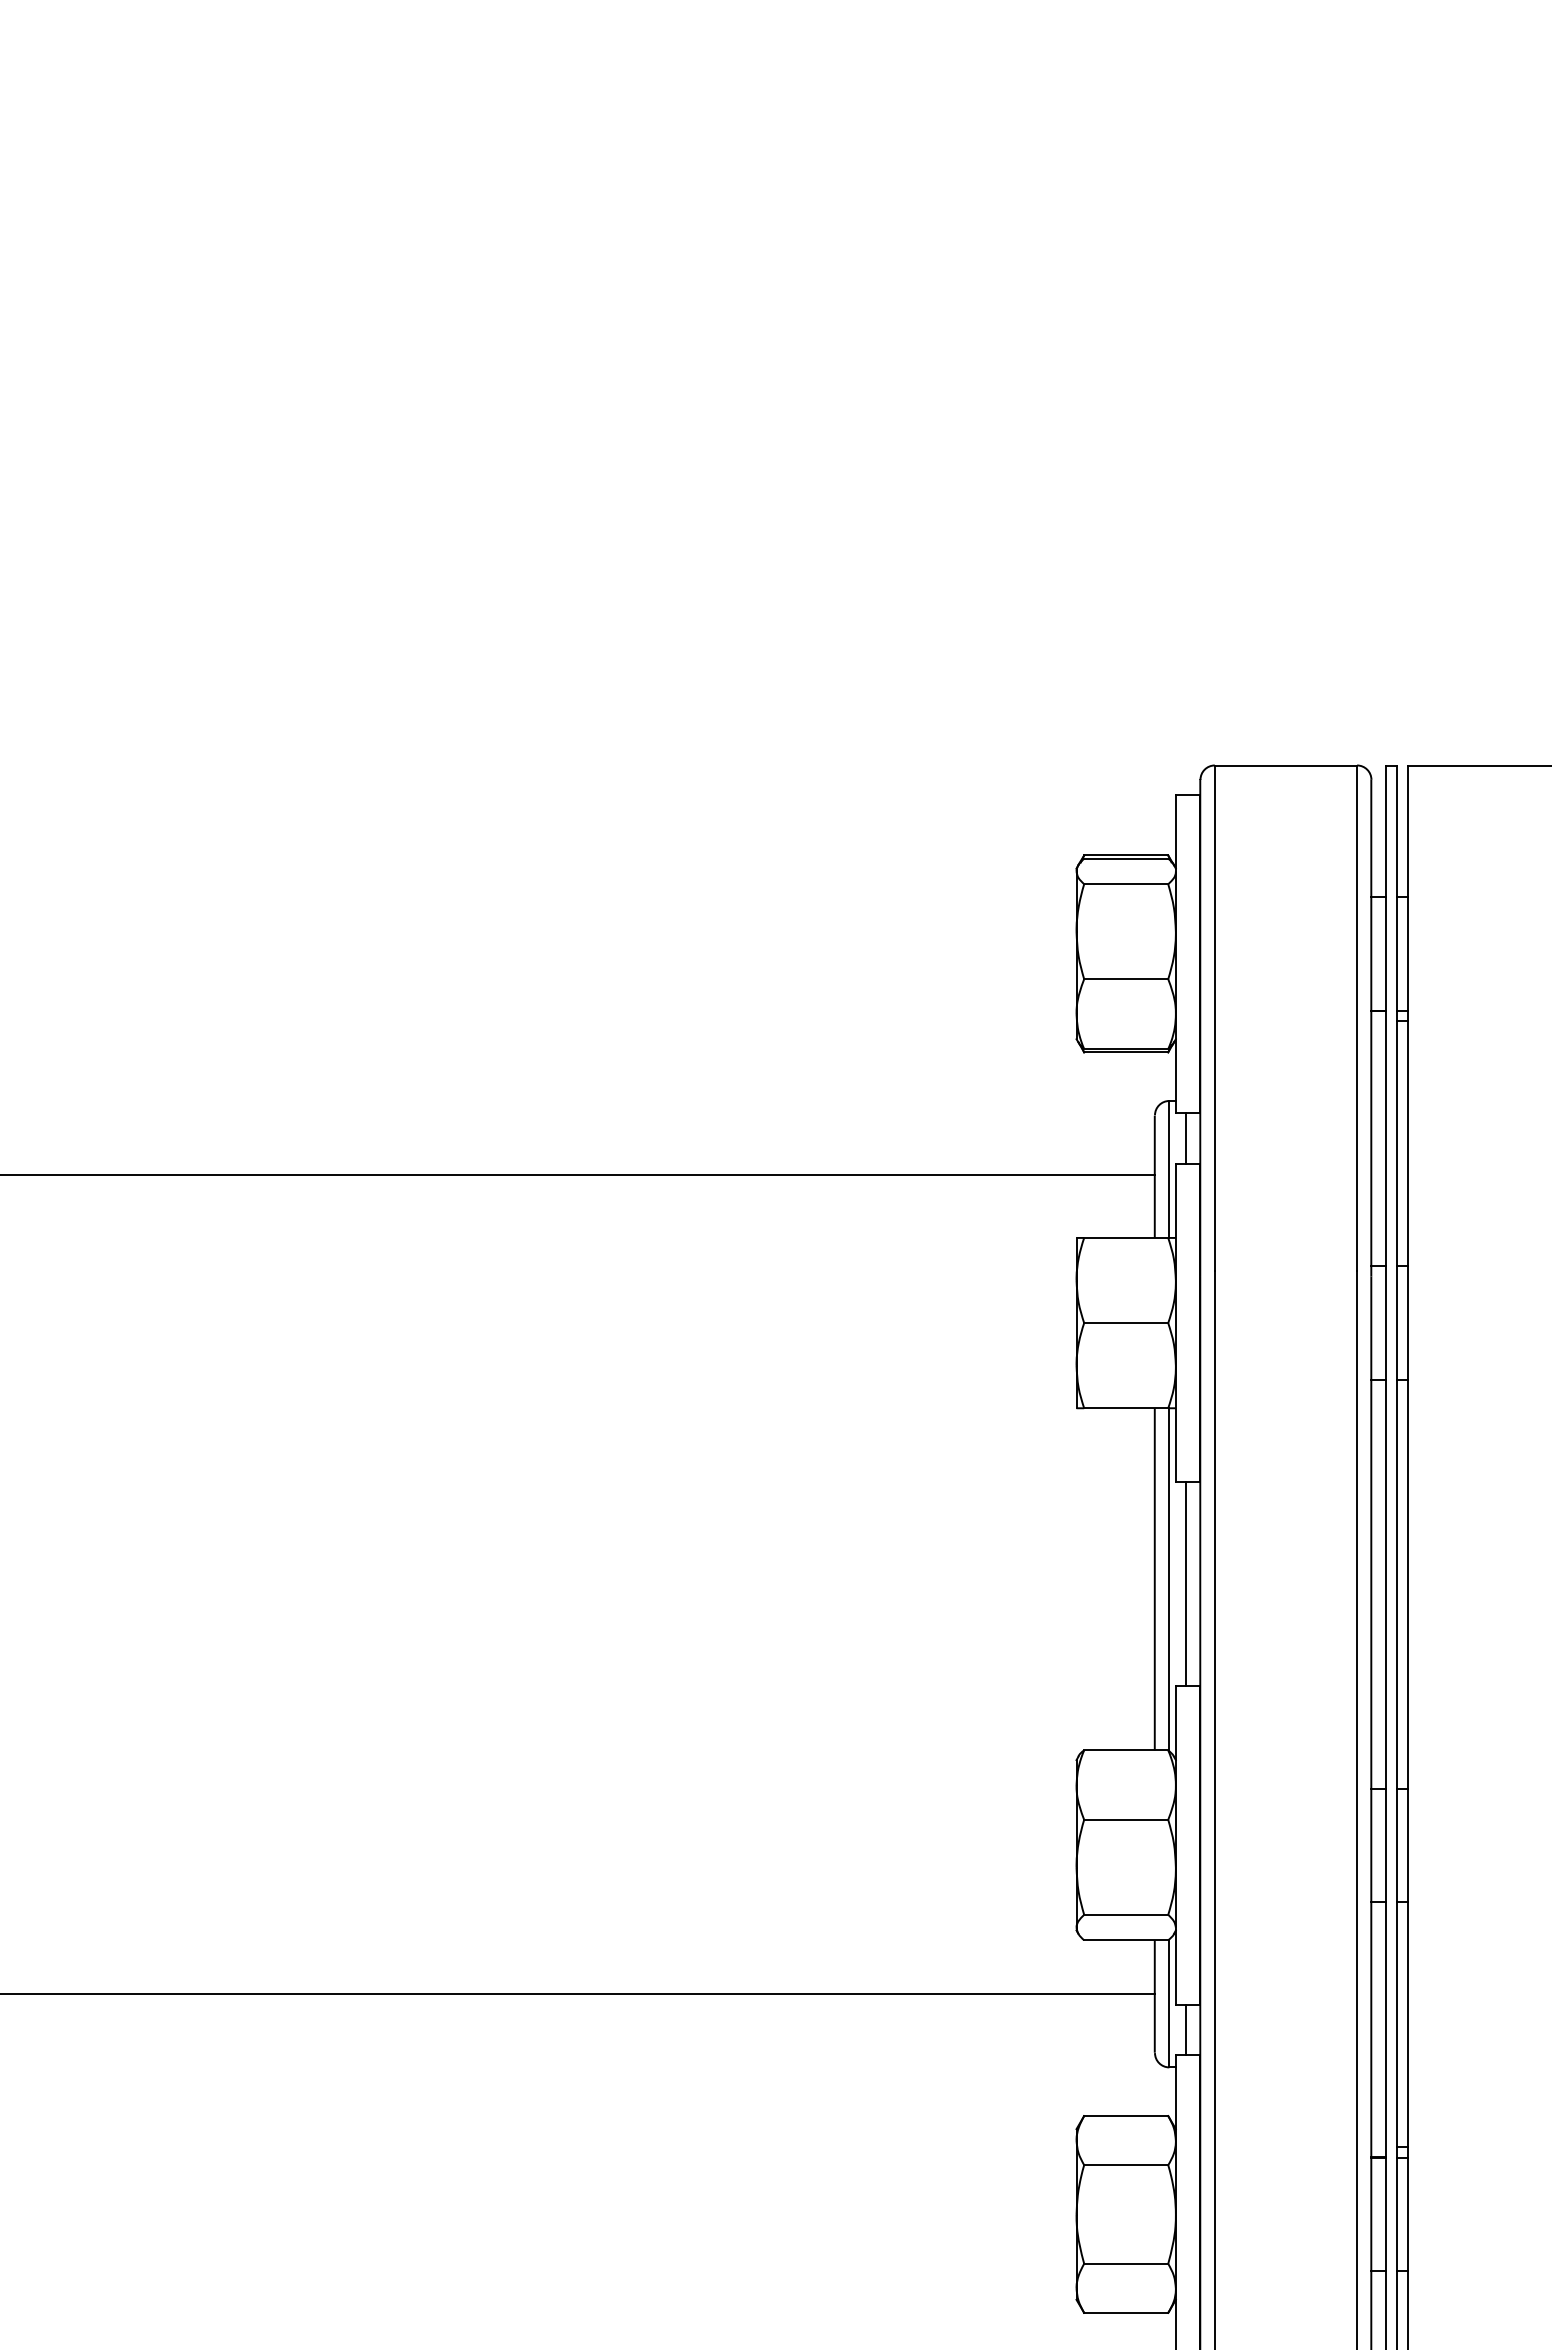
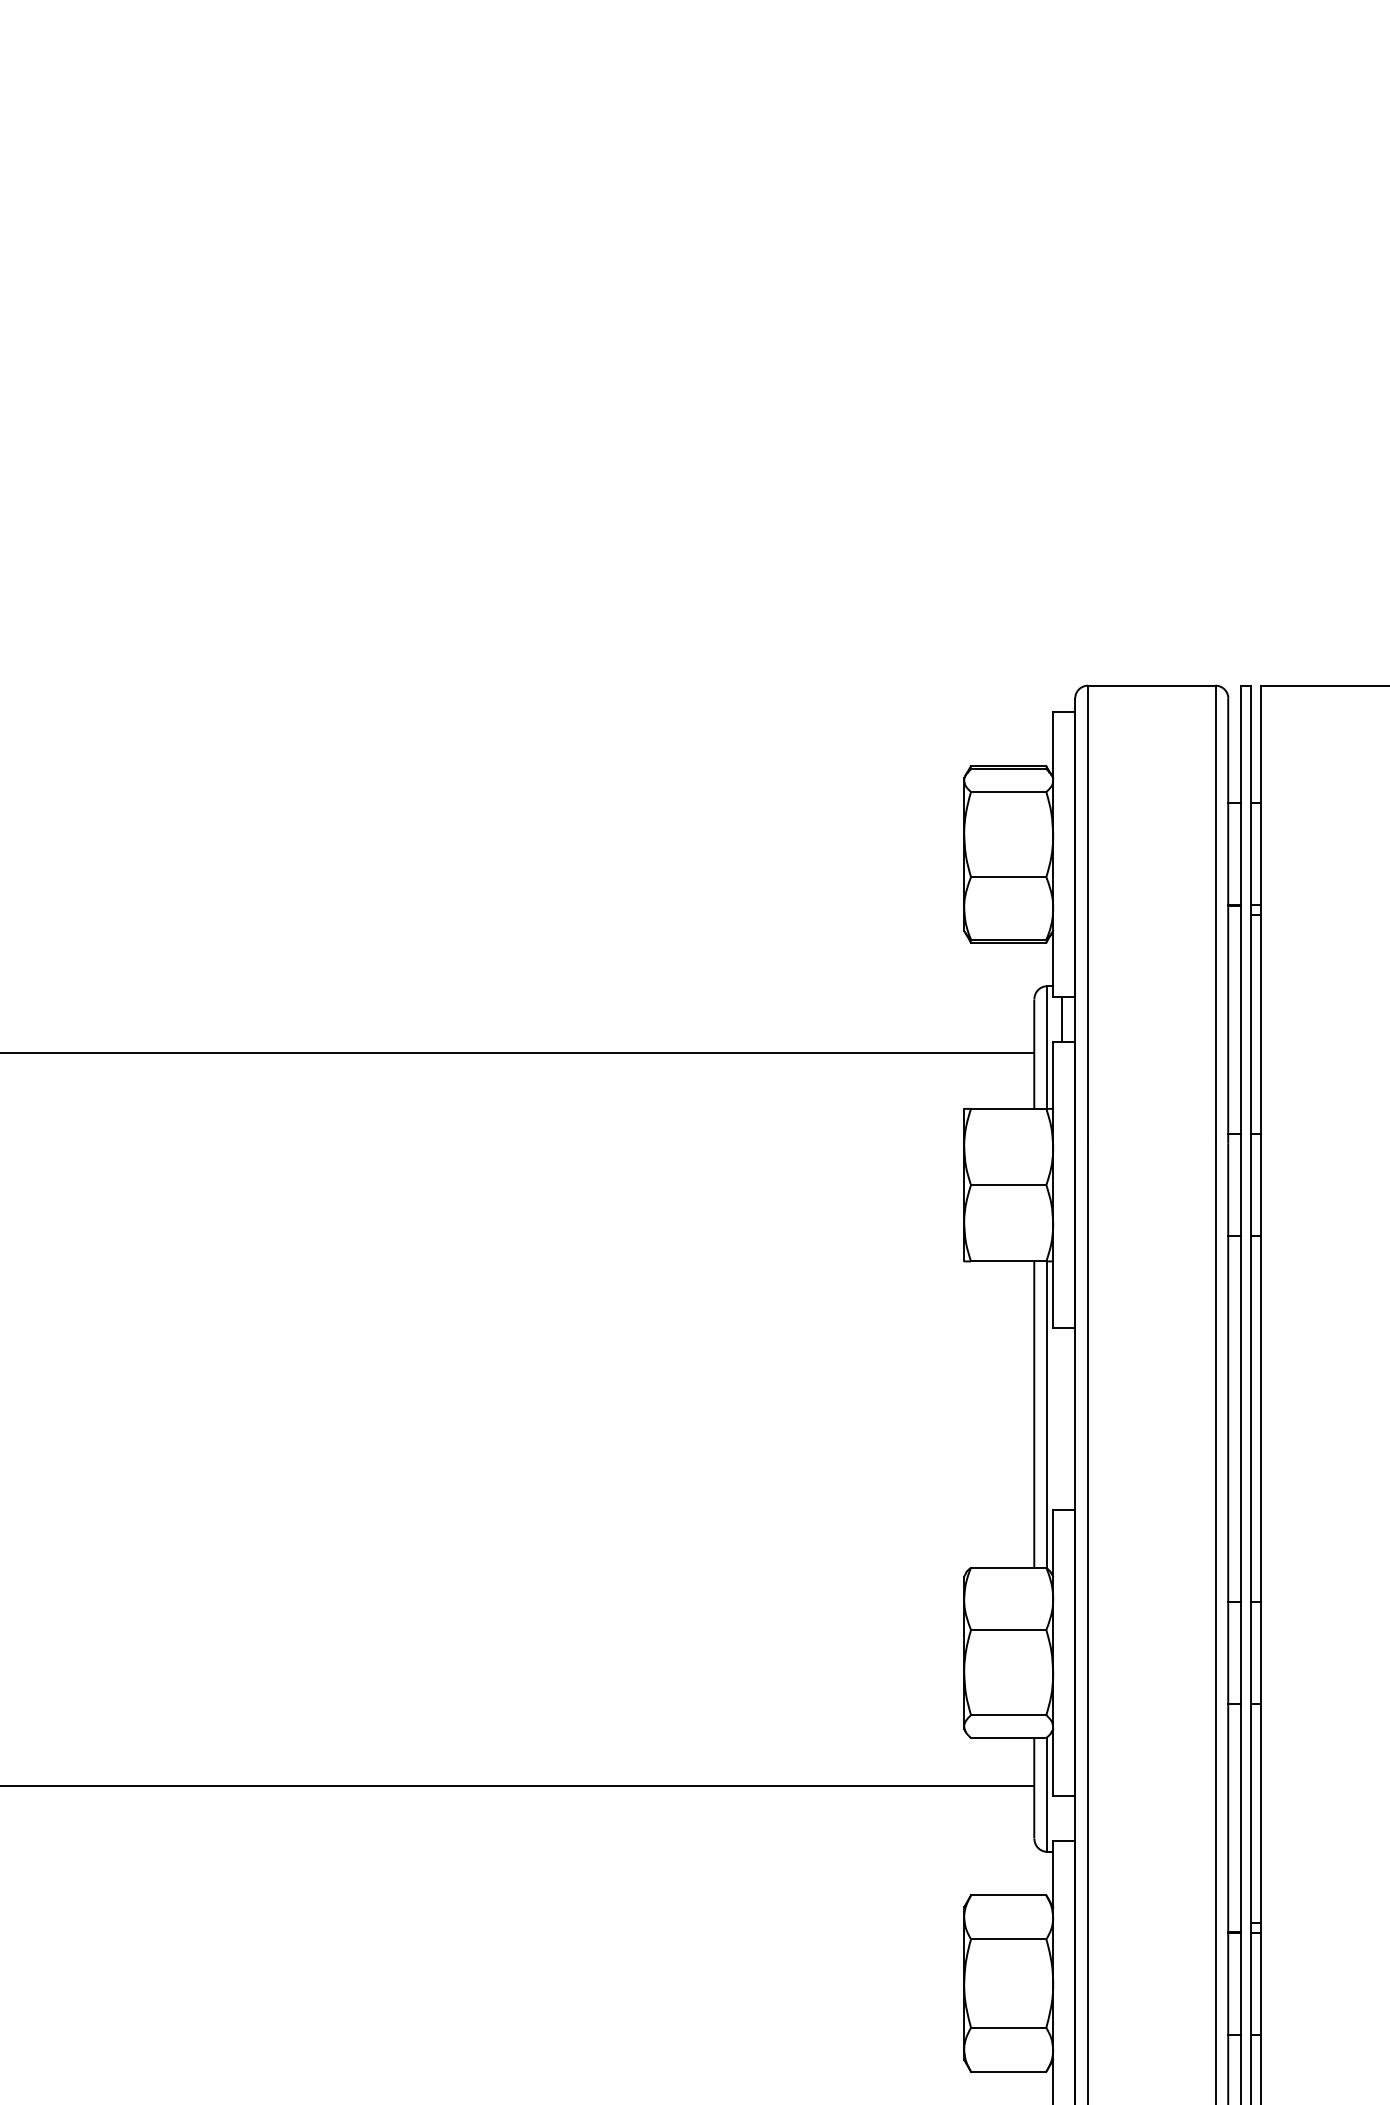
line: (1186, 1584) -> (1062, 1419), removed
line: (1186, 2029) -> (1062, 1817), removed

